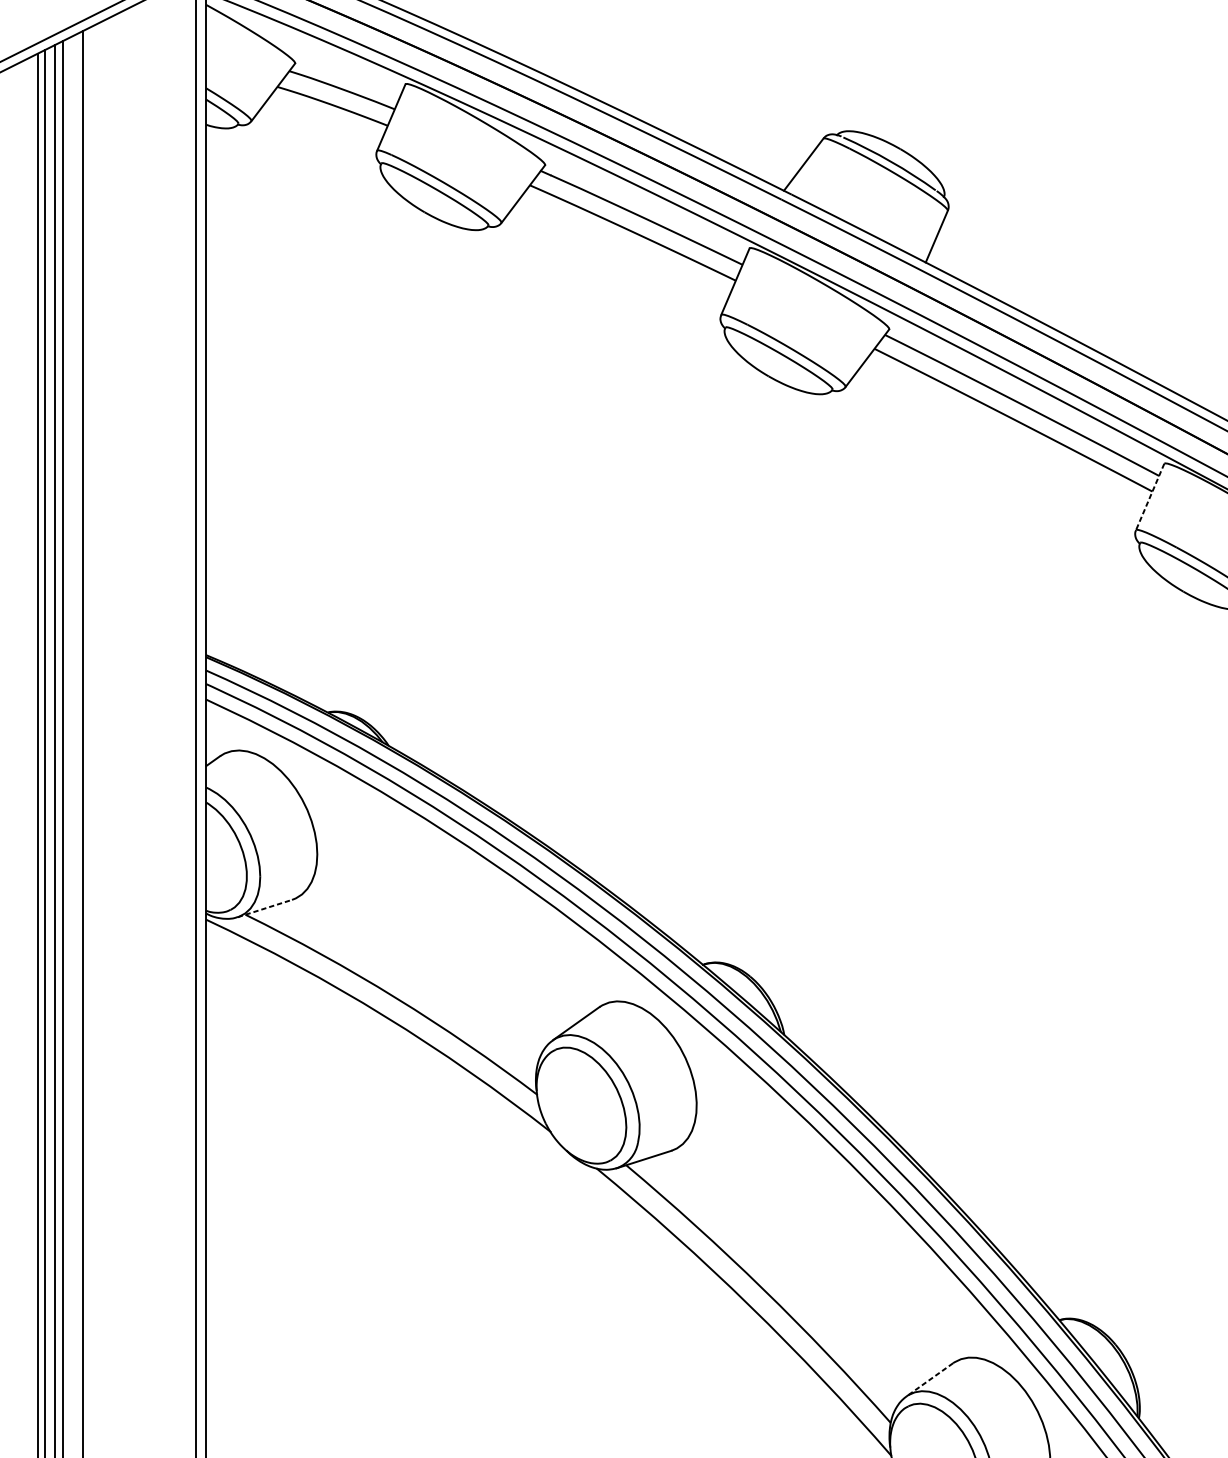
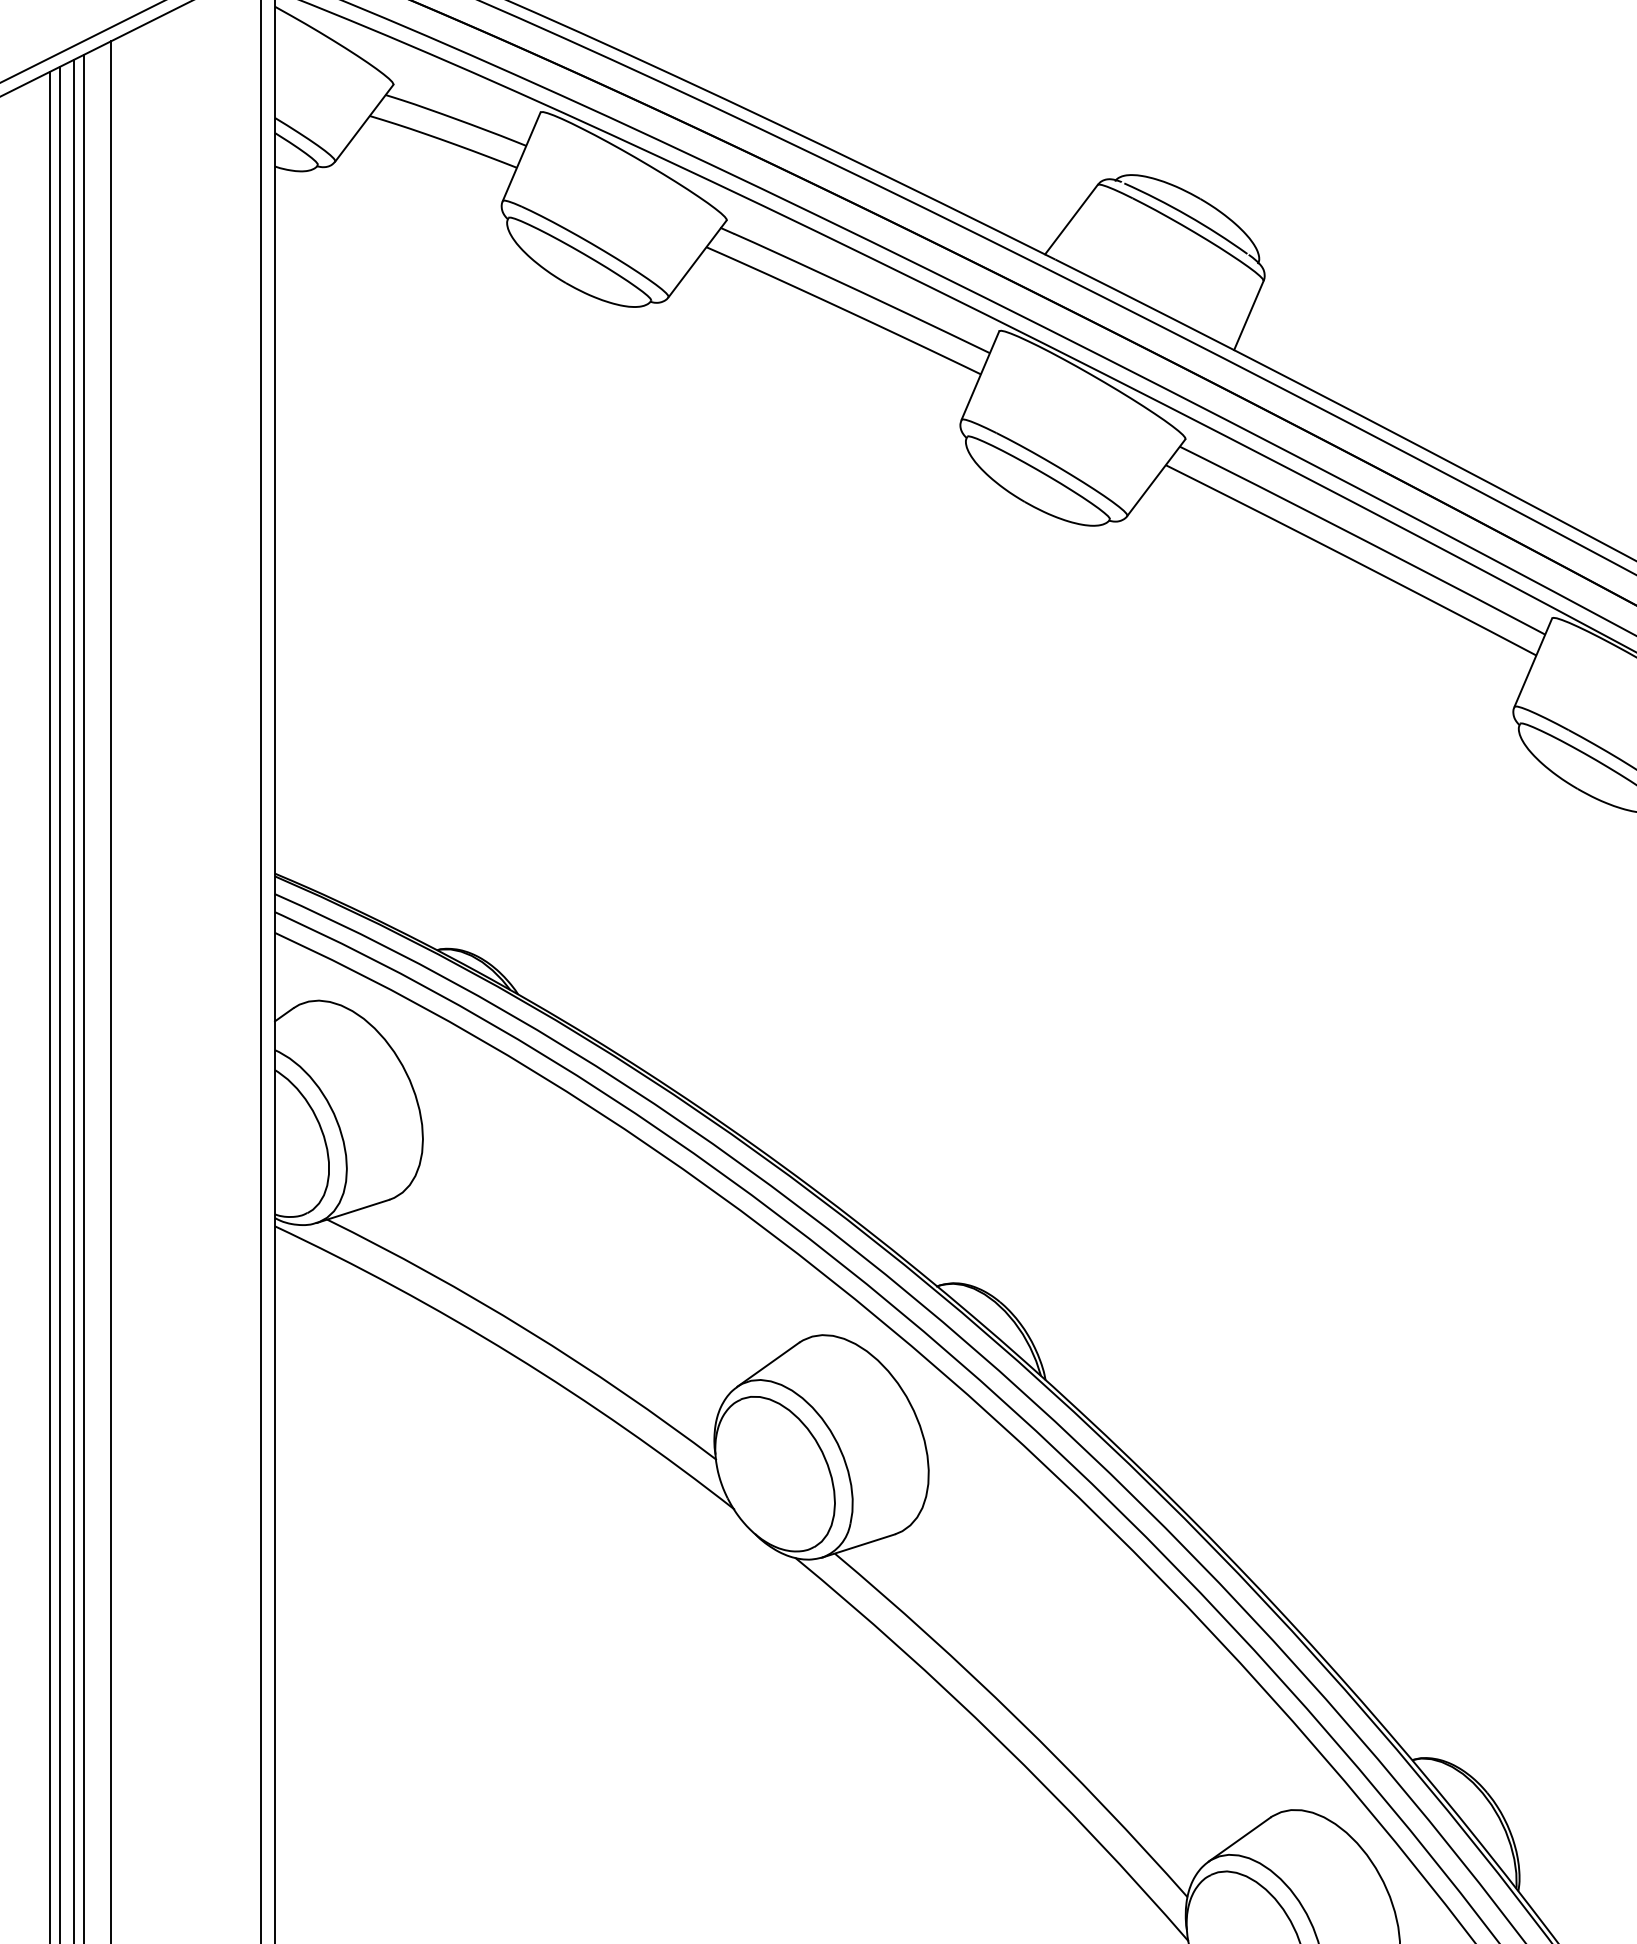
line: (1150, 497) -> (1533, 663), dashed -> solid
line: (265, 908) -> (353, 1211), dashed -> solid
line: (929, 1379) -> (1239, 1839), dashed -> solid

